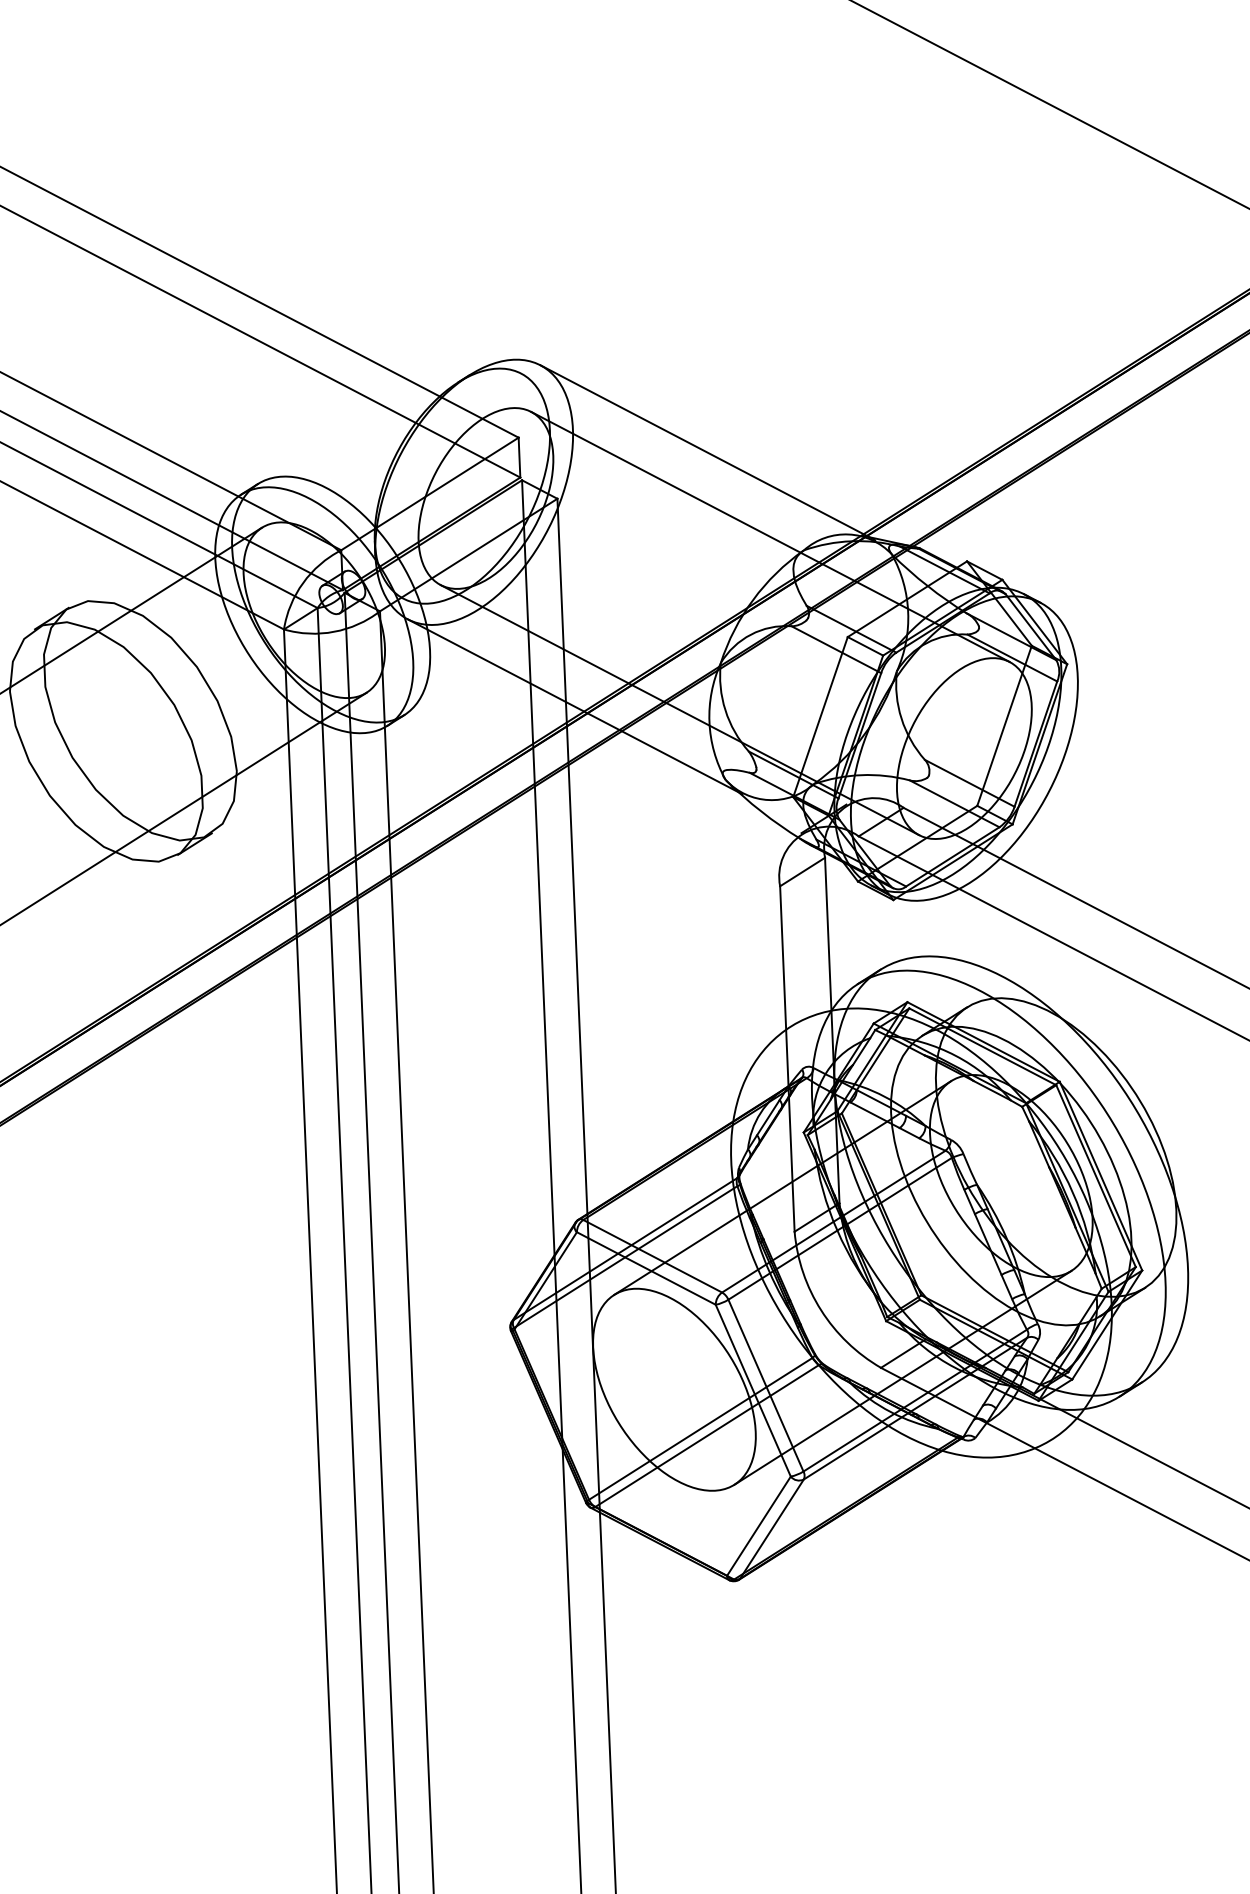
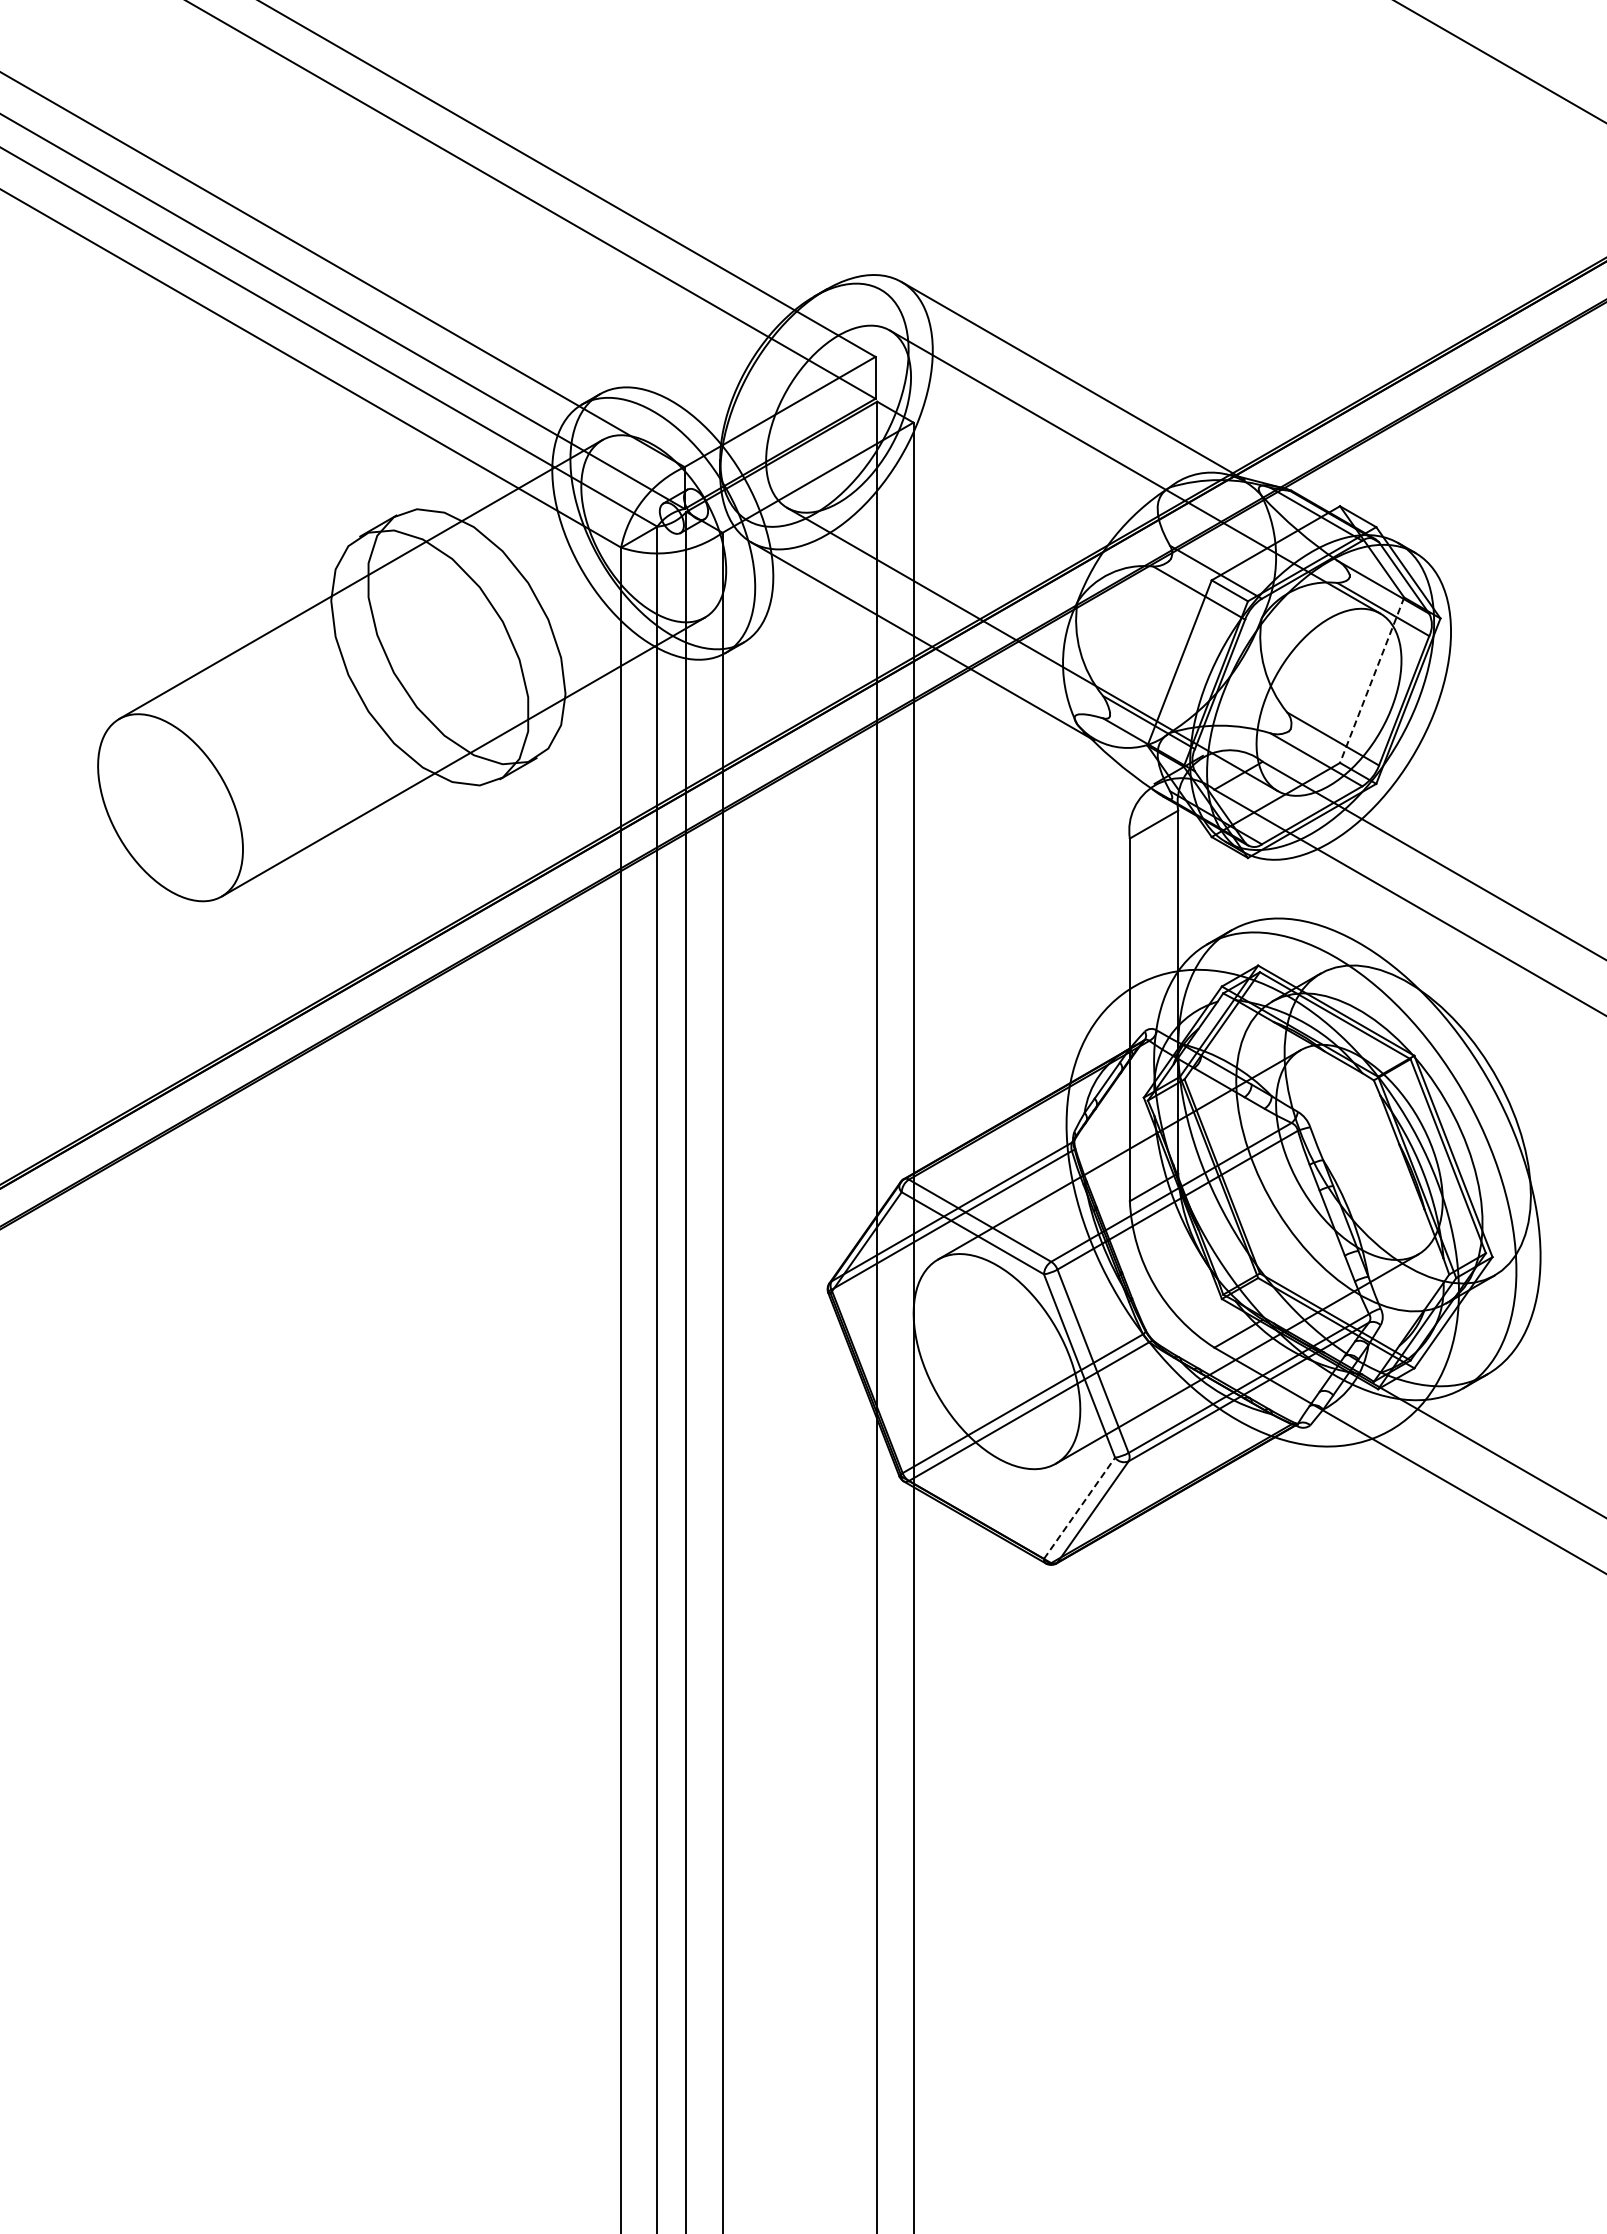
line: (1004, 726) -> (1372, 680), solid -> dashed
line: (758, 1526) -> (1079, 1508), solid -> dashed

